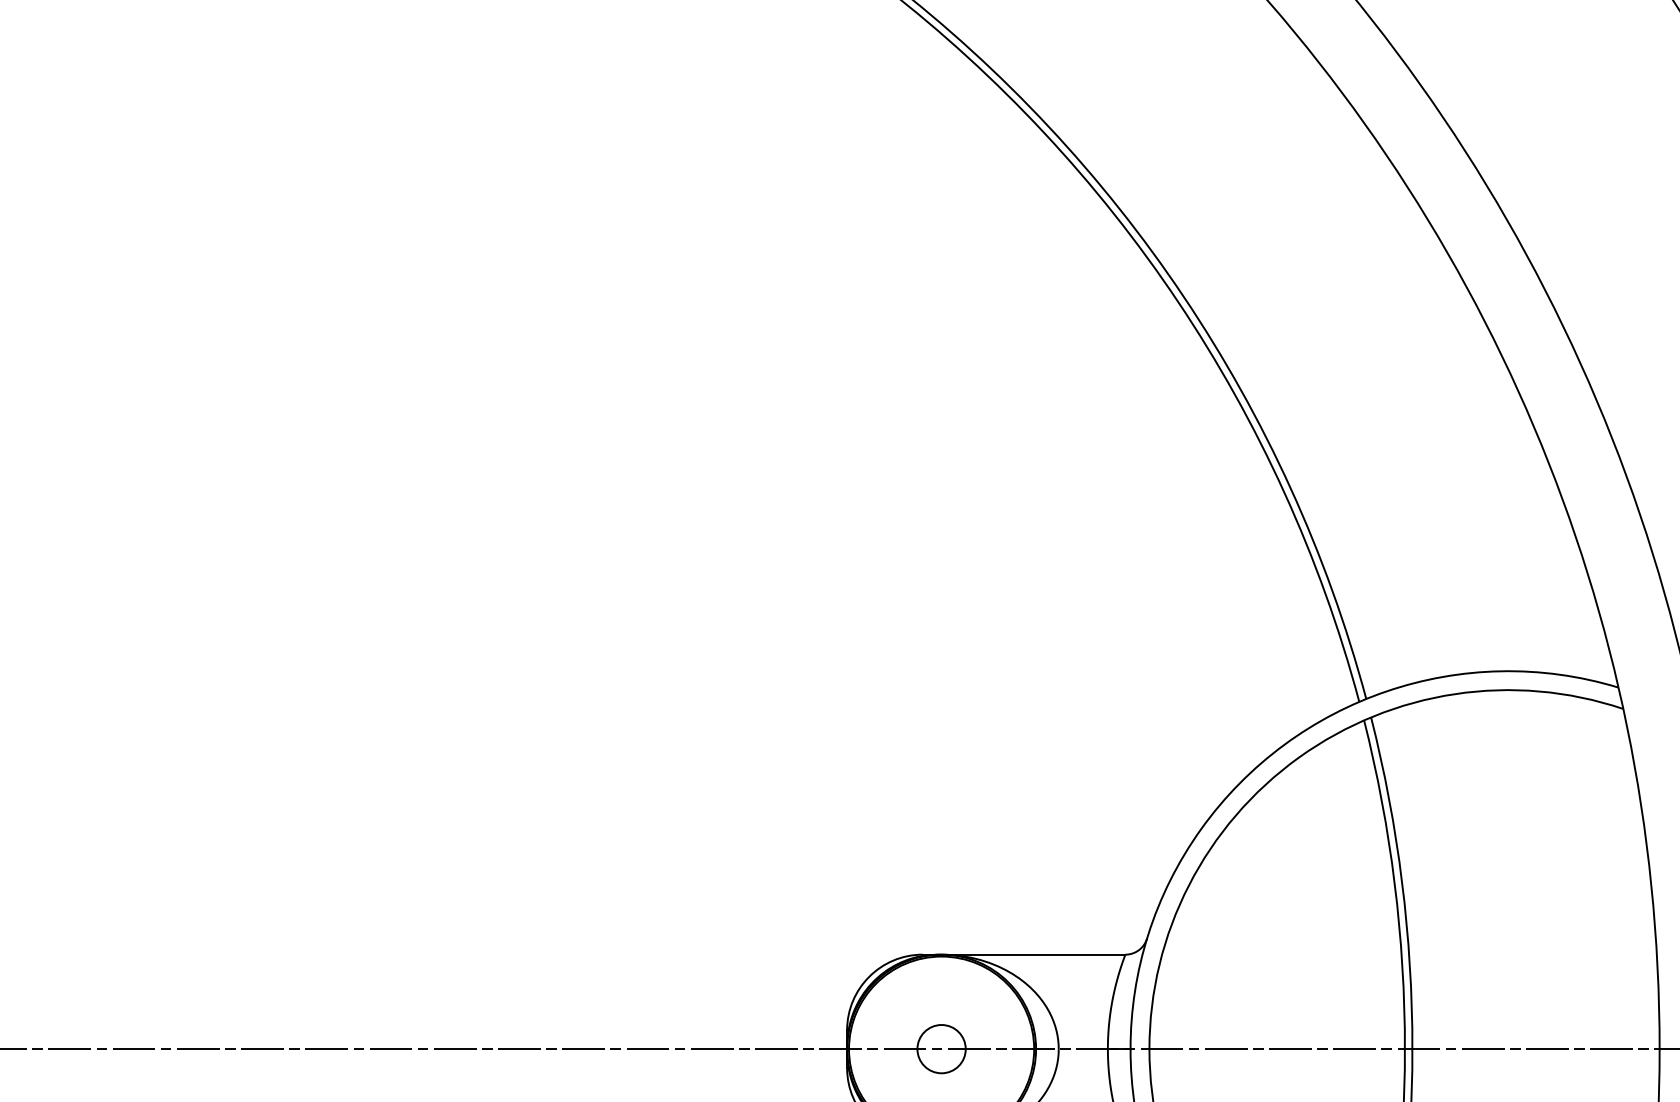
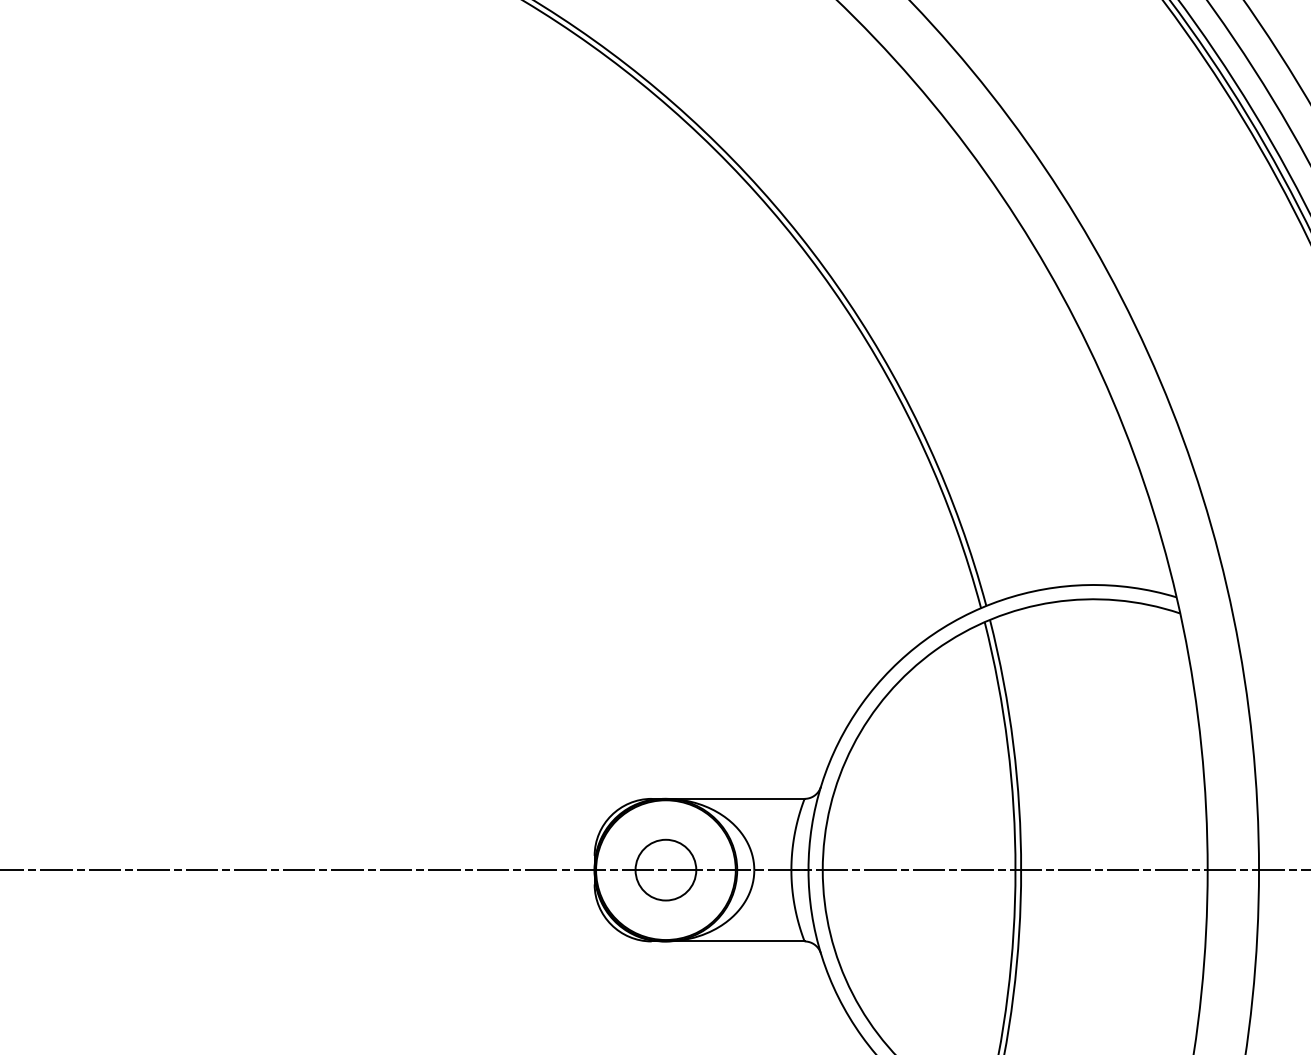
circle: (941, 1048) -> (665, 869), size x1.67

